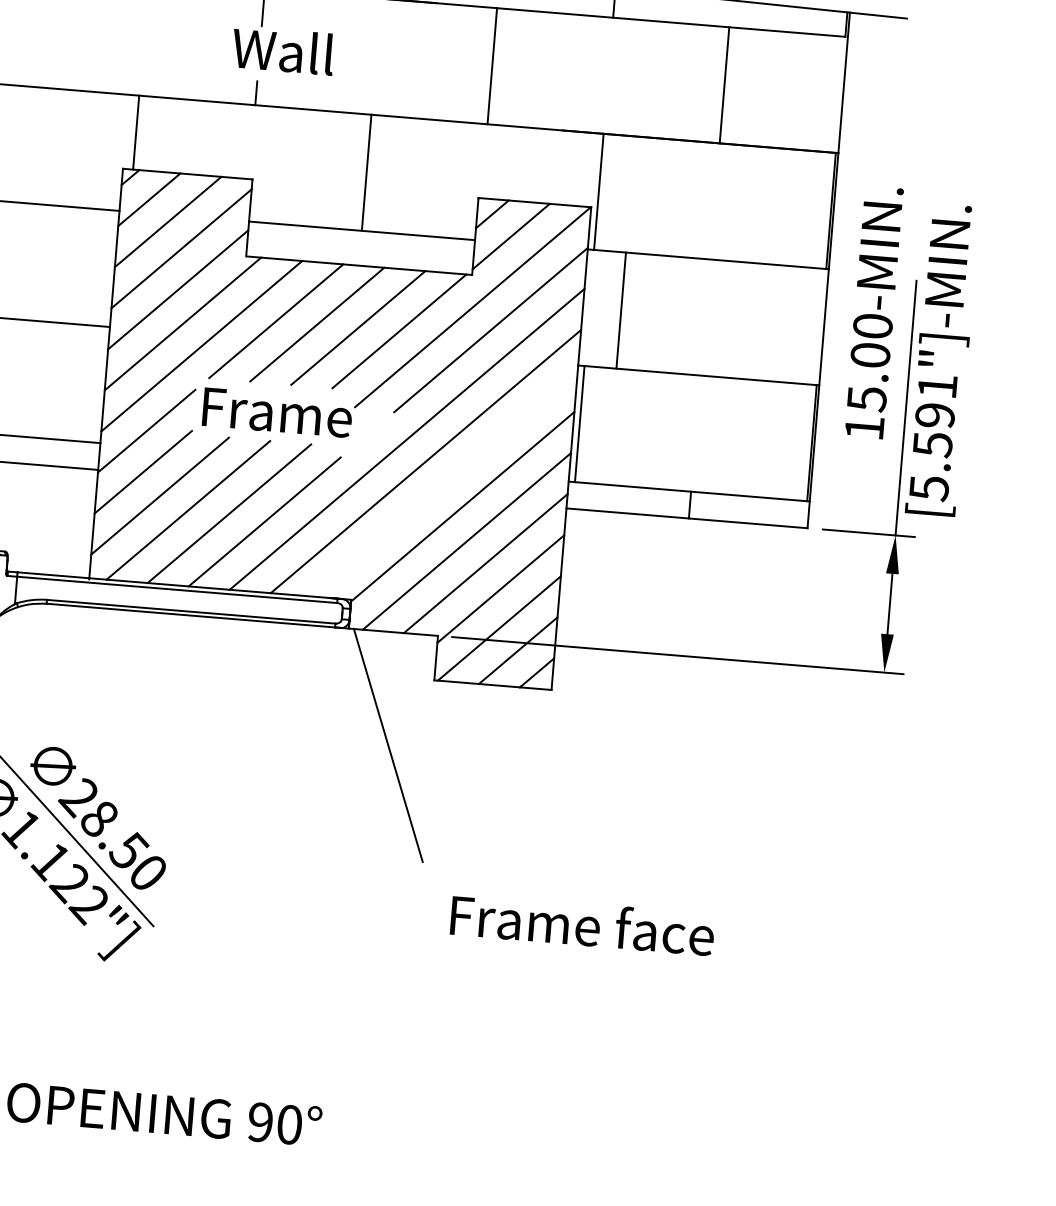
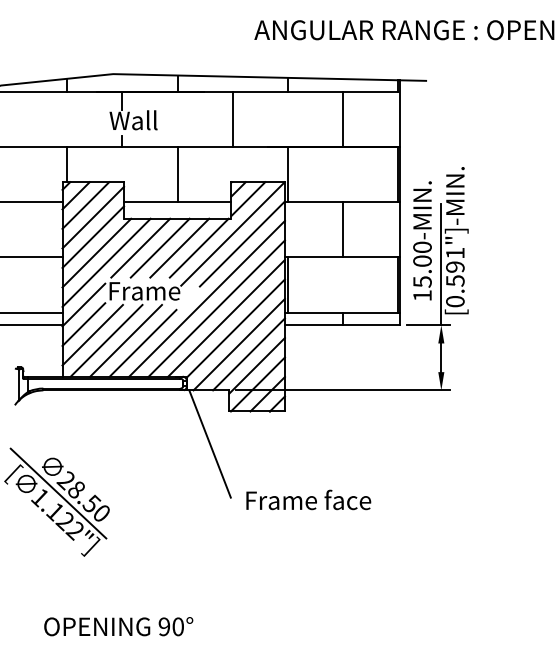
line: (622, 310) -> (343, 229), moved
text: (874, 311) -> (422, 240), moved
line: (444, 481) -> (226, 317), added
text: (929, 487) -> (455, 301), [5.591"]-MIN. -> [0.591"]-MIN.
text: (582, 923) -> (308, 499), moved

